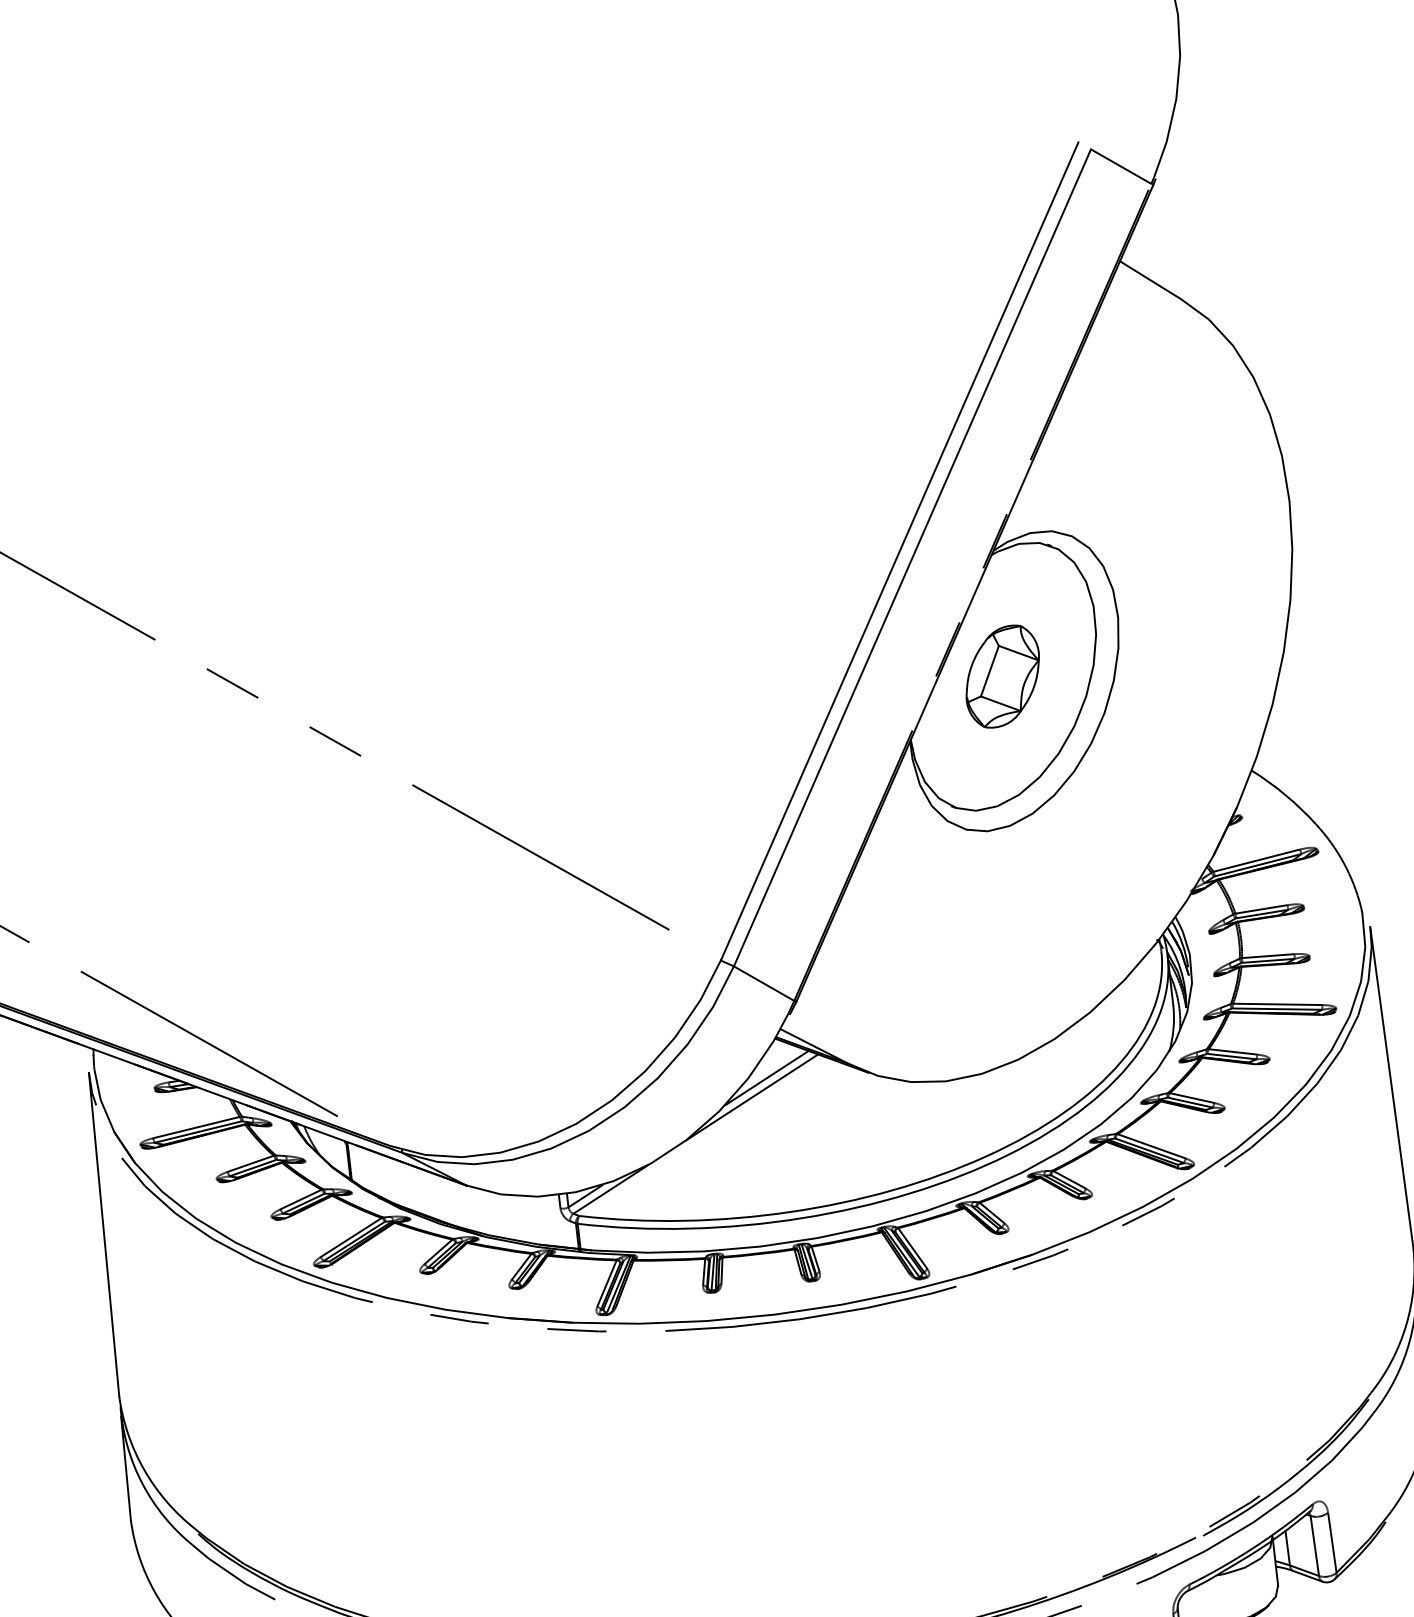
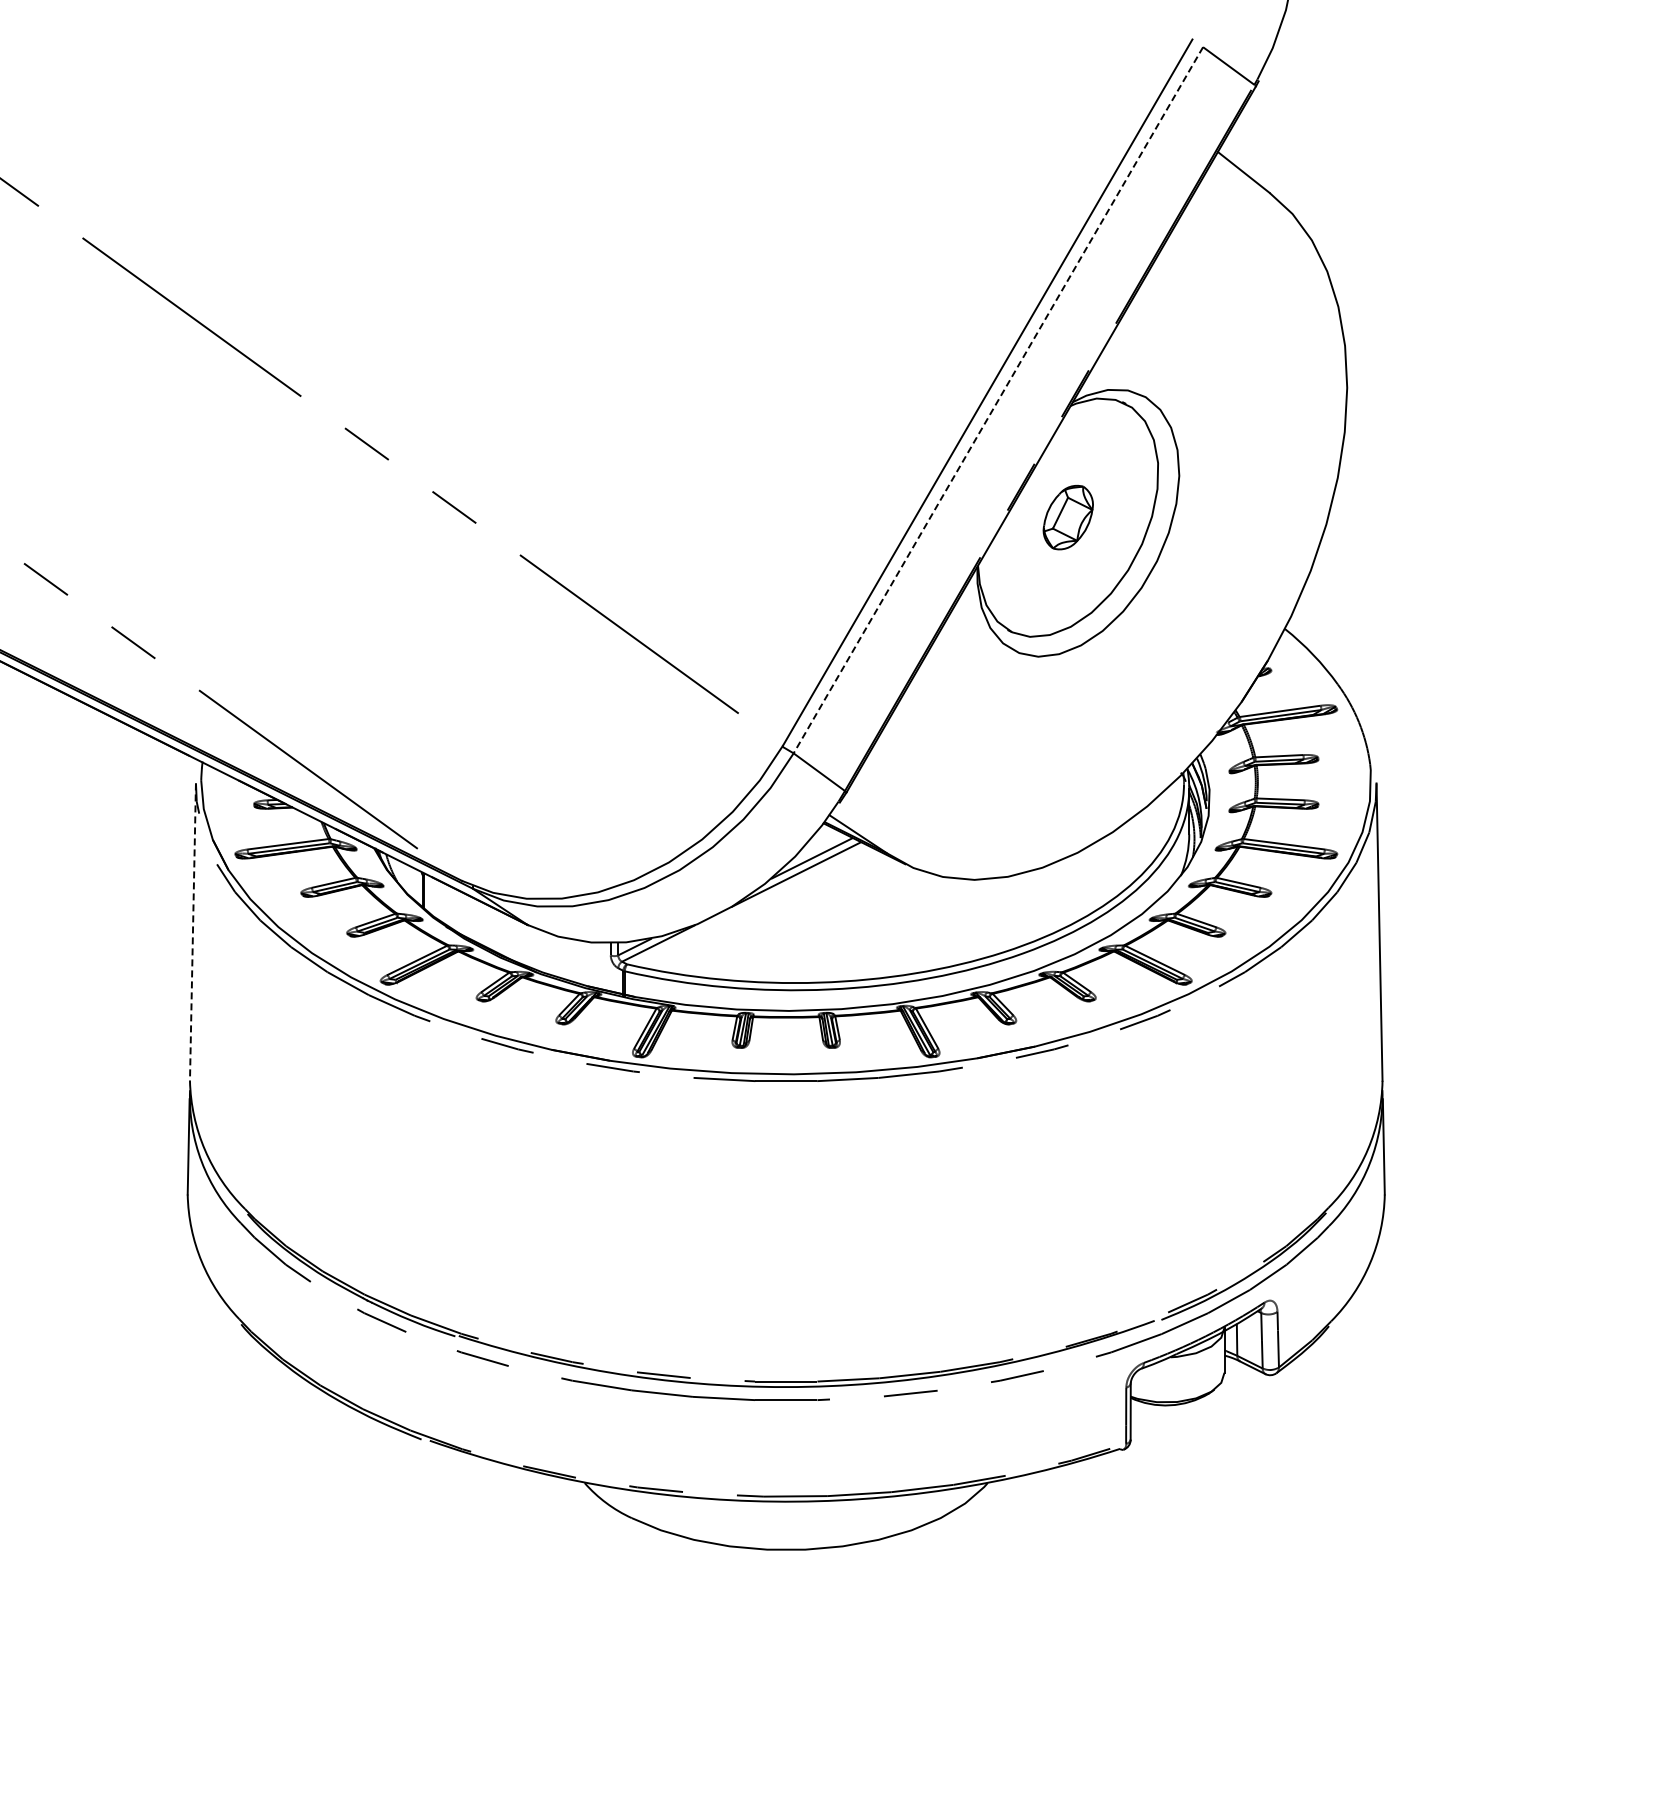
line: (912, 558) -> (998, 400), solid -> dashed
part: (1003, 676) -> (1068, 517), size x0.7
line: (103, 1235) -> (192, 932), solid -> dashed

